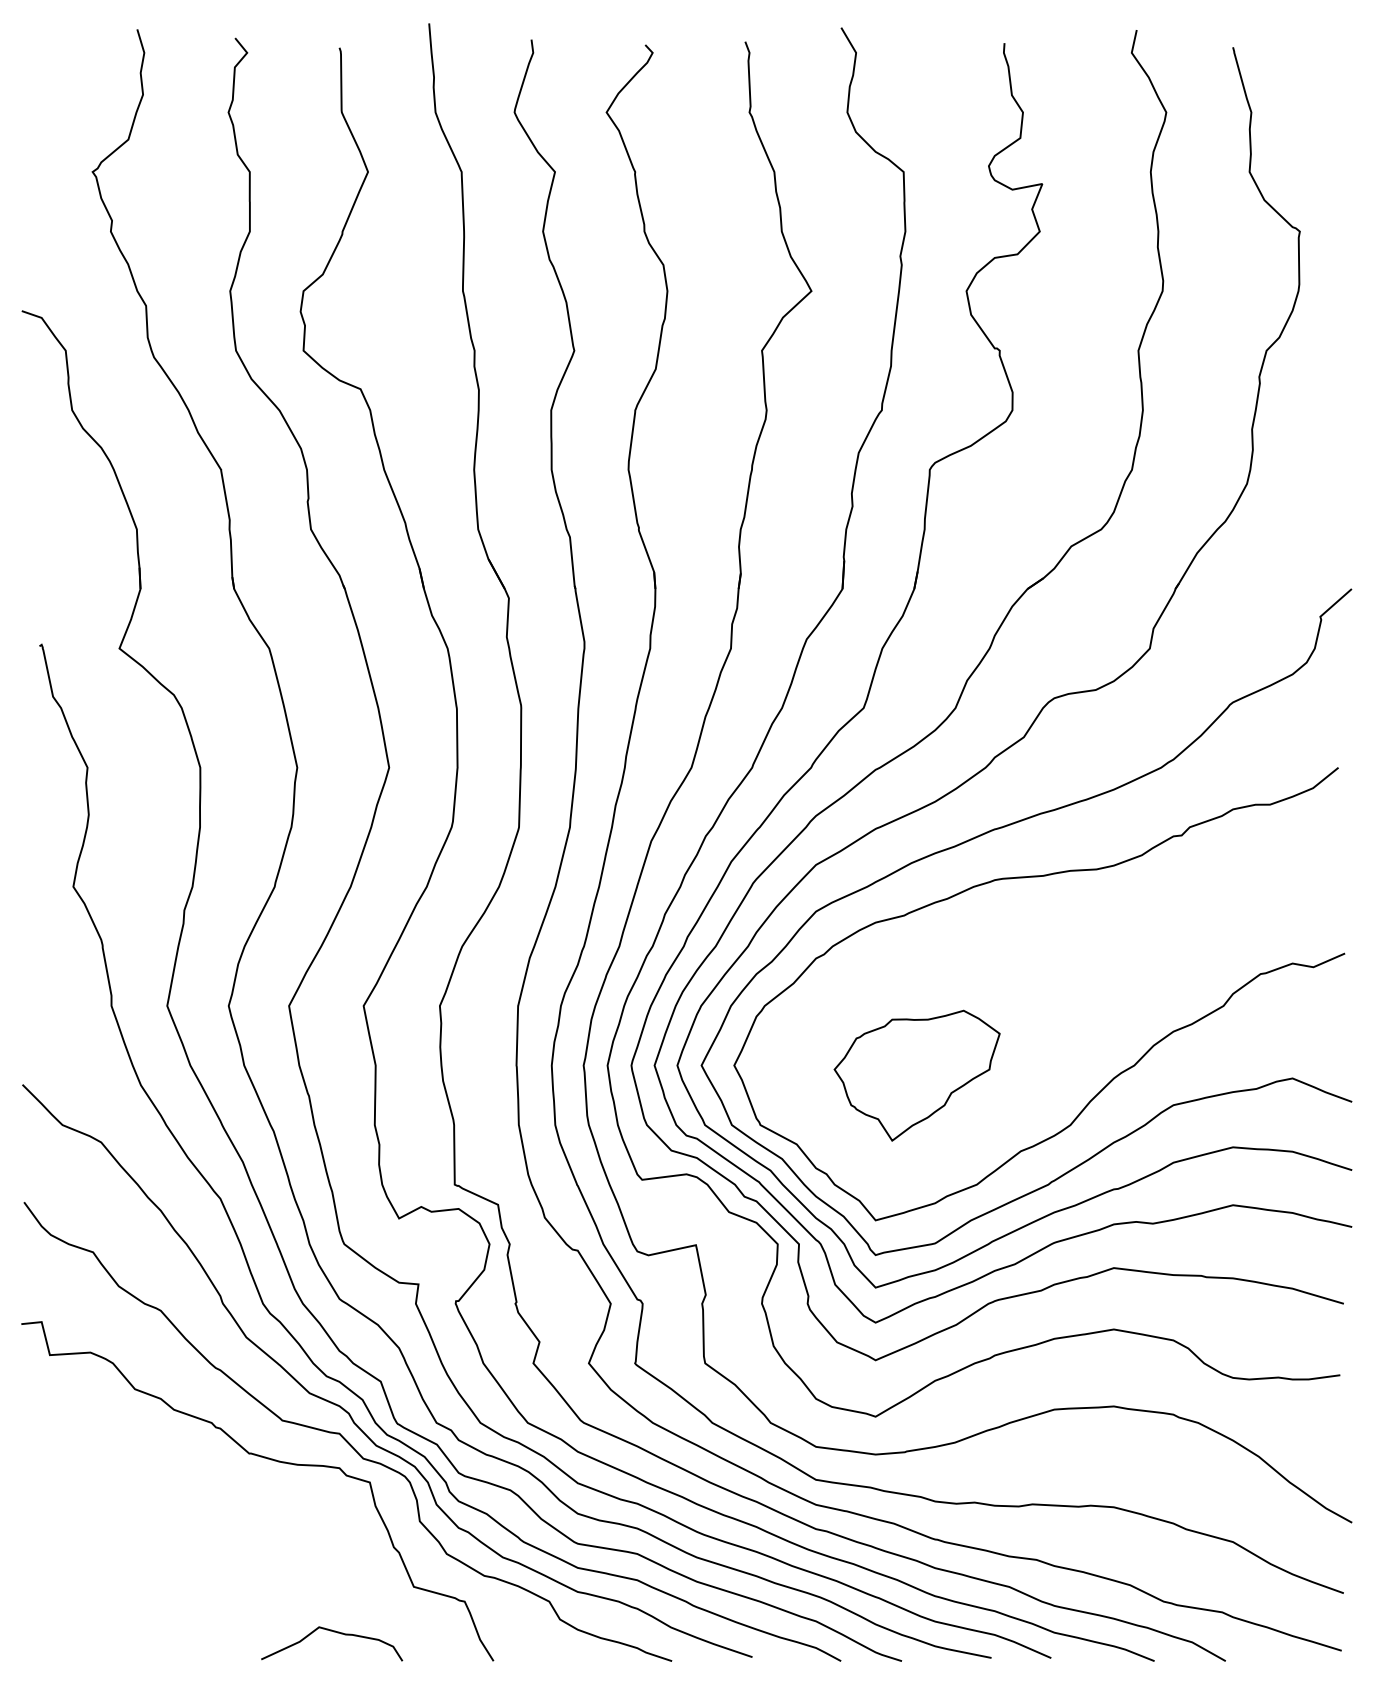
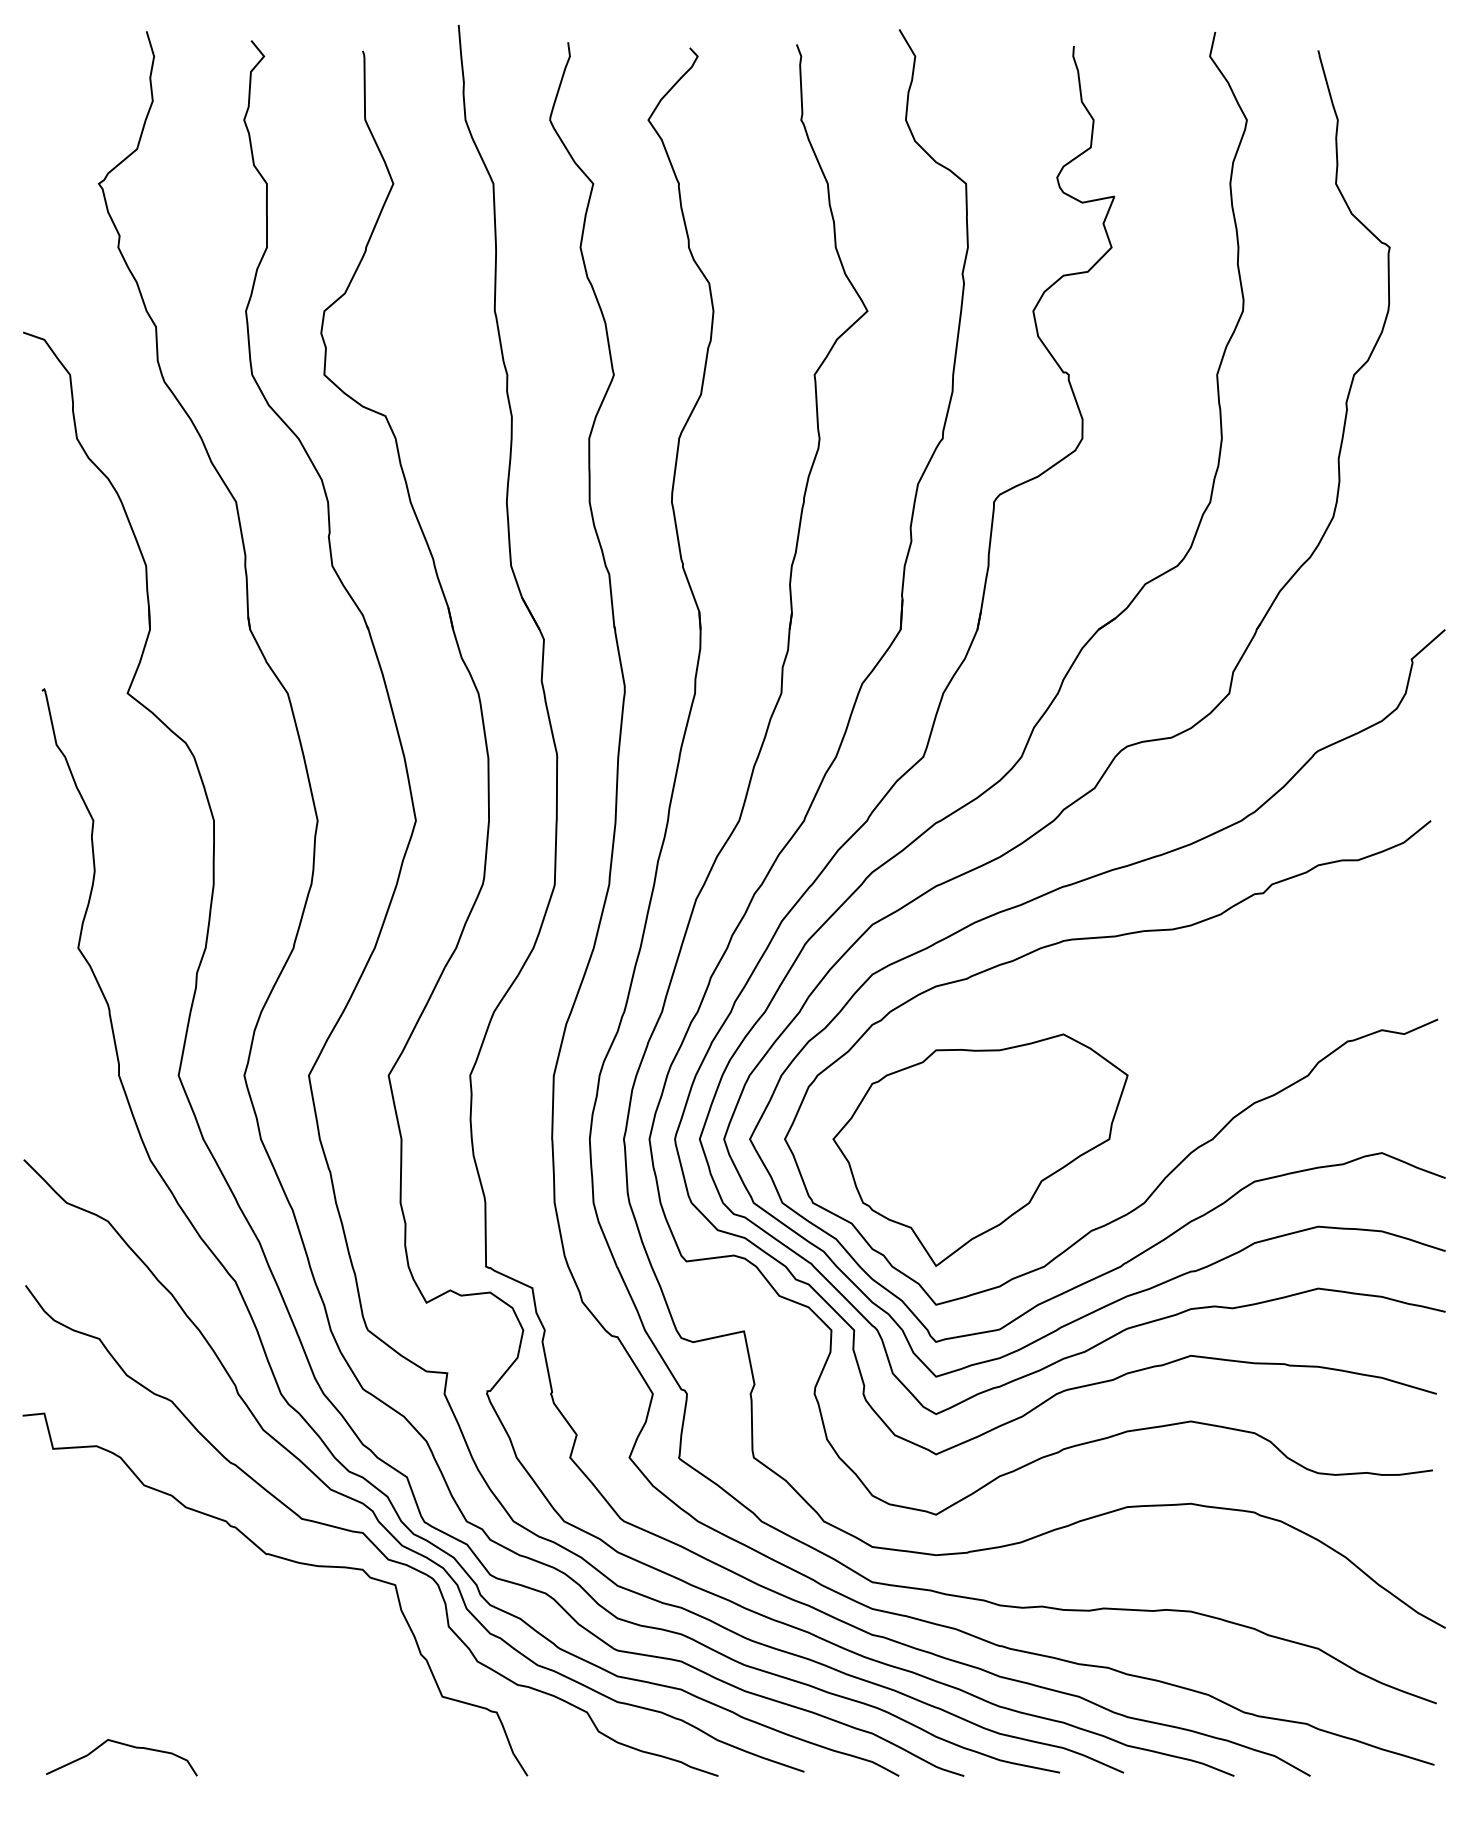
part: (917, 1075) -> (980, 1149), size x1.67
curve: (334, 1632) -> (124, 1745), moved

